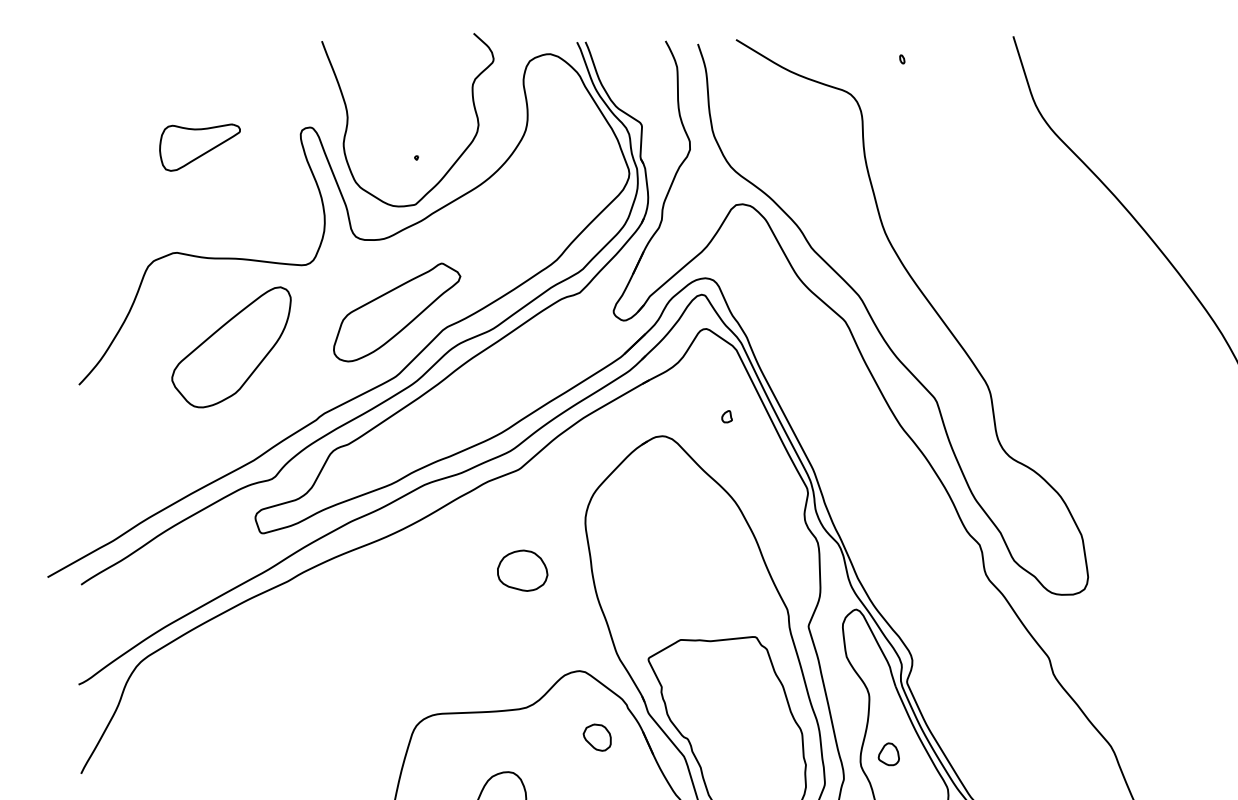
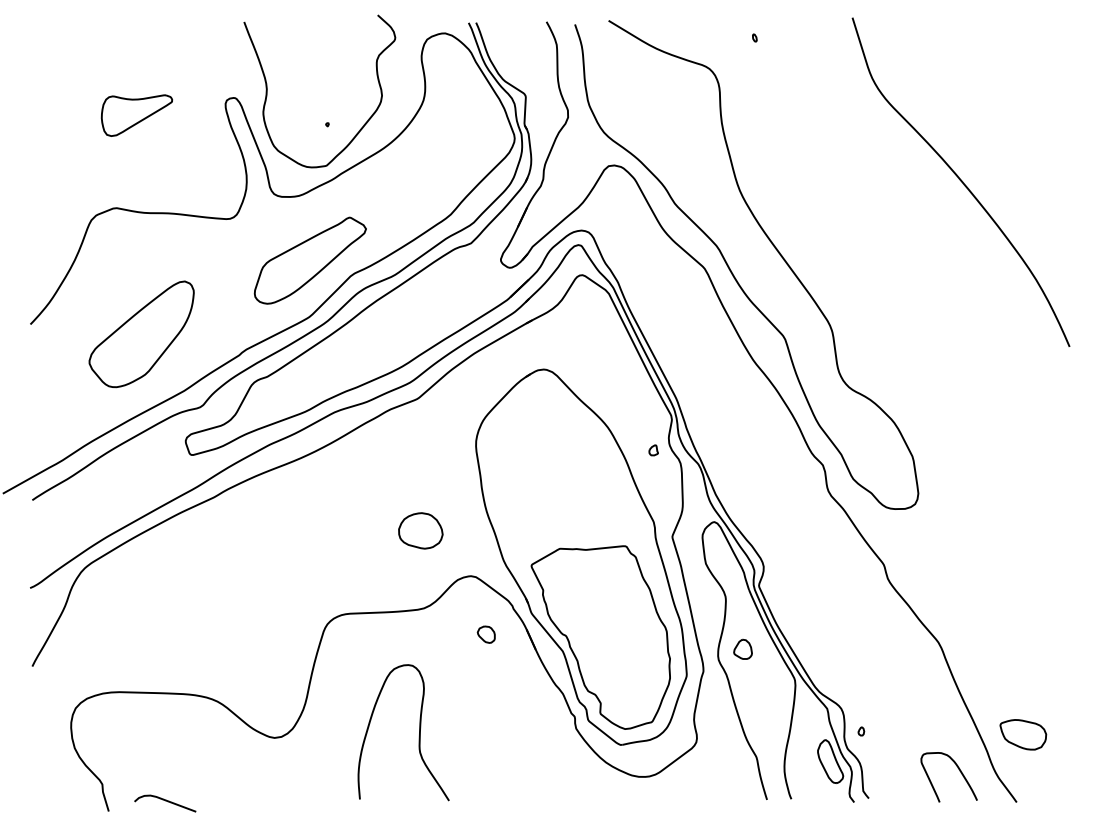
part: (231, 347) -> (141, 334), moved
part: (726, 416) -> (653, 450), moved
part: (522, 570) -> (420, 530), moved
part: (596, 737) -> (485, 634), size x0.71

